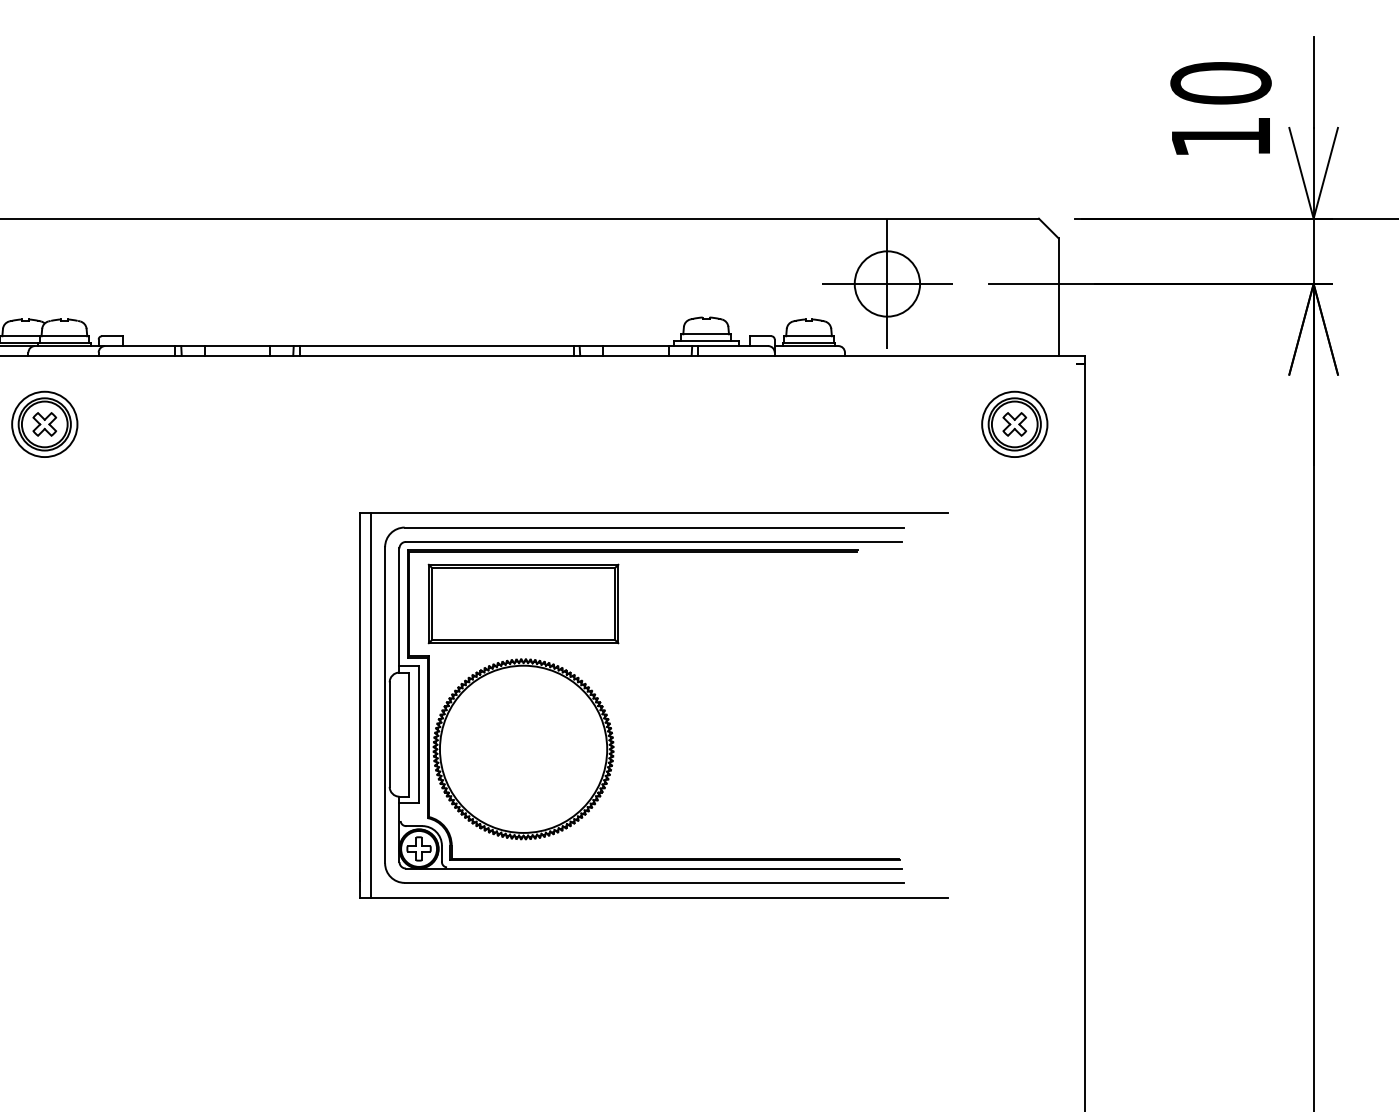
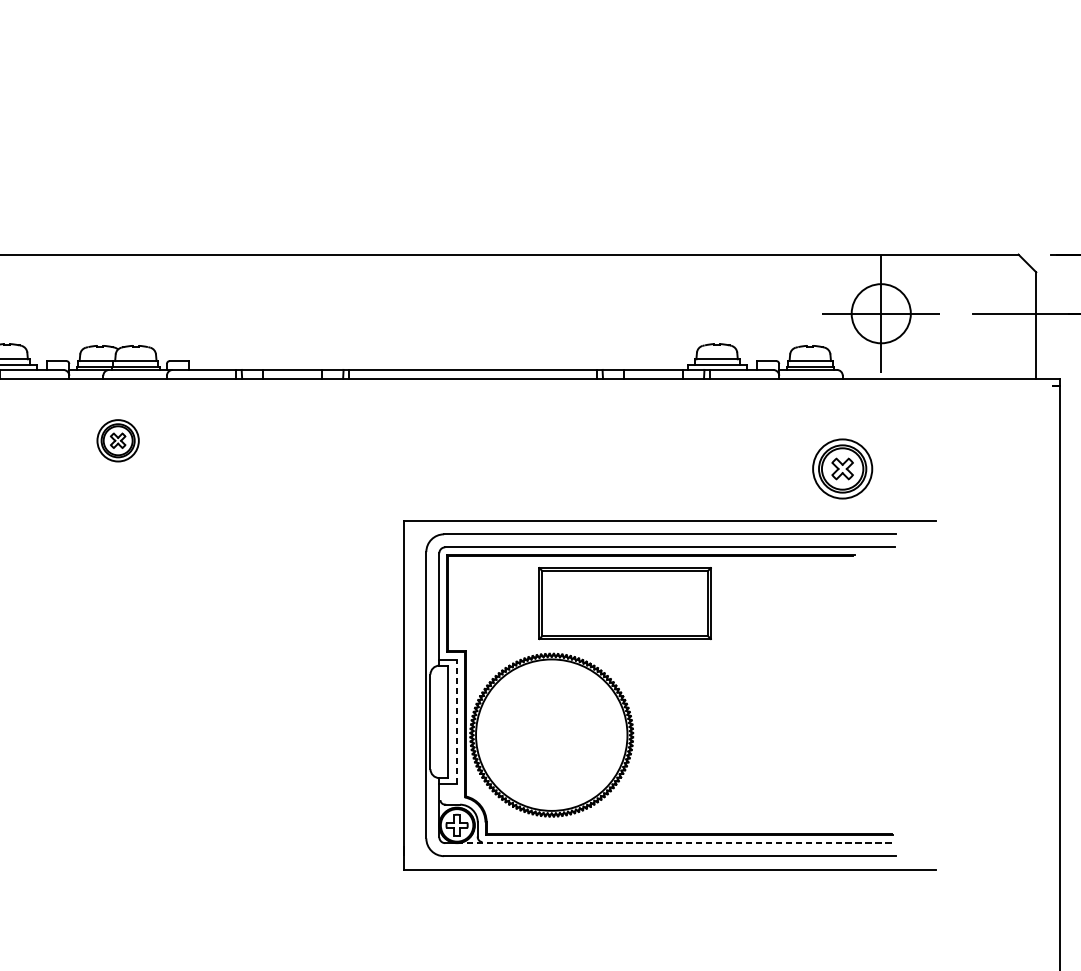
part: (44, 423) -> (117, 440), size x0.7
part: (1014, 423) -> (842, 468), moved
part: (523, 603) -> (625, 603), moved
line: (370, 705) -> (413, 695), removed
line: (419, 734) -> (457, 721), solid -> dashed
line: (660, 868) -> (675, 843), solid -> dashed

